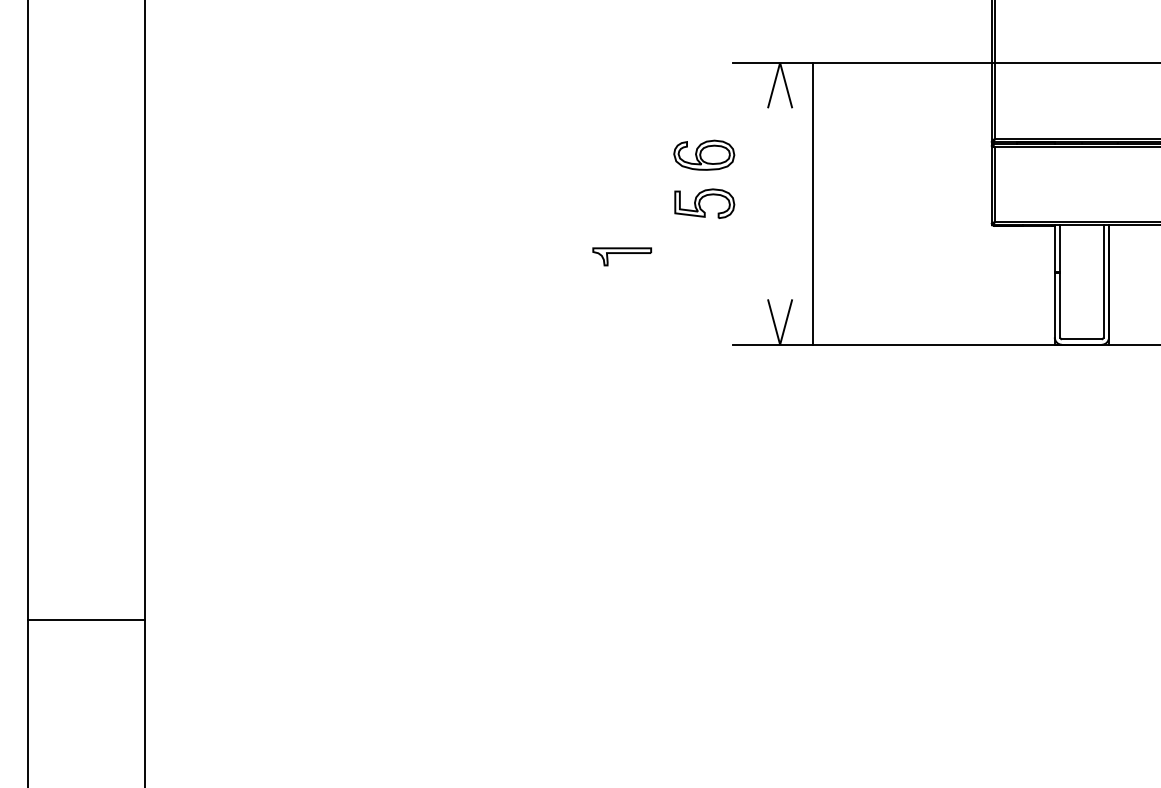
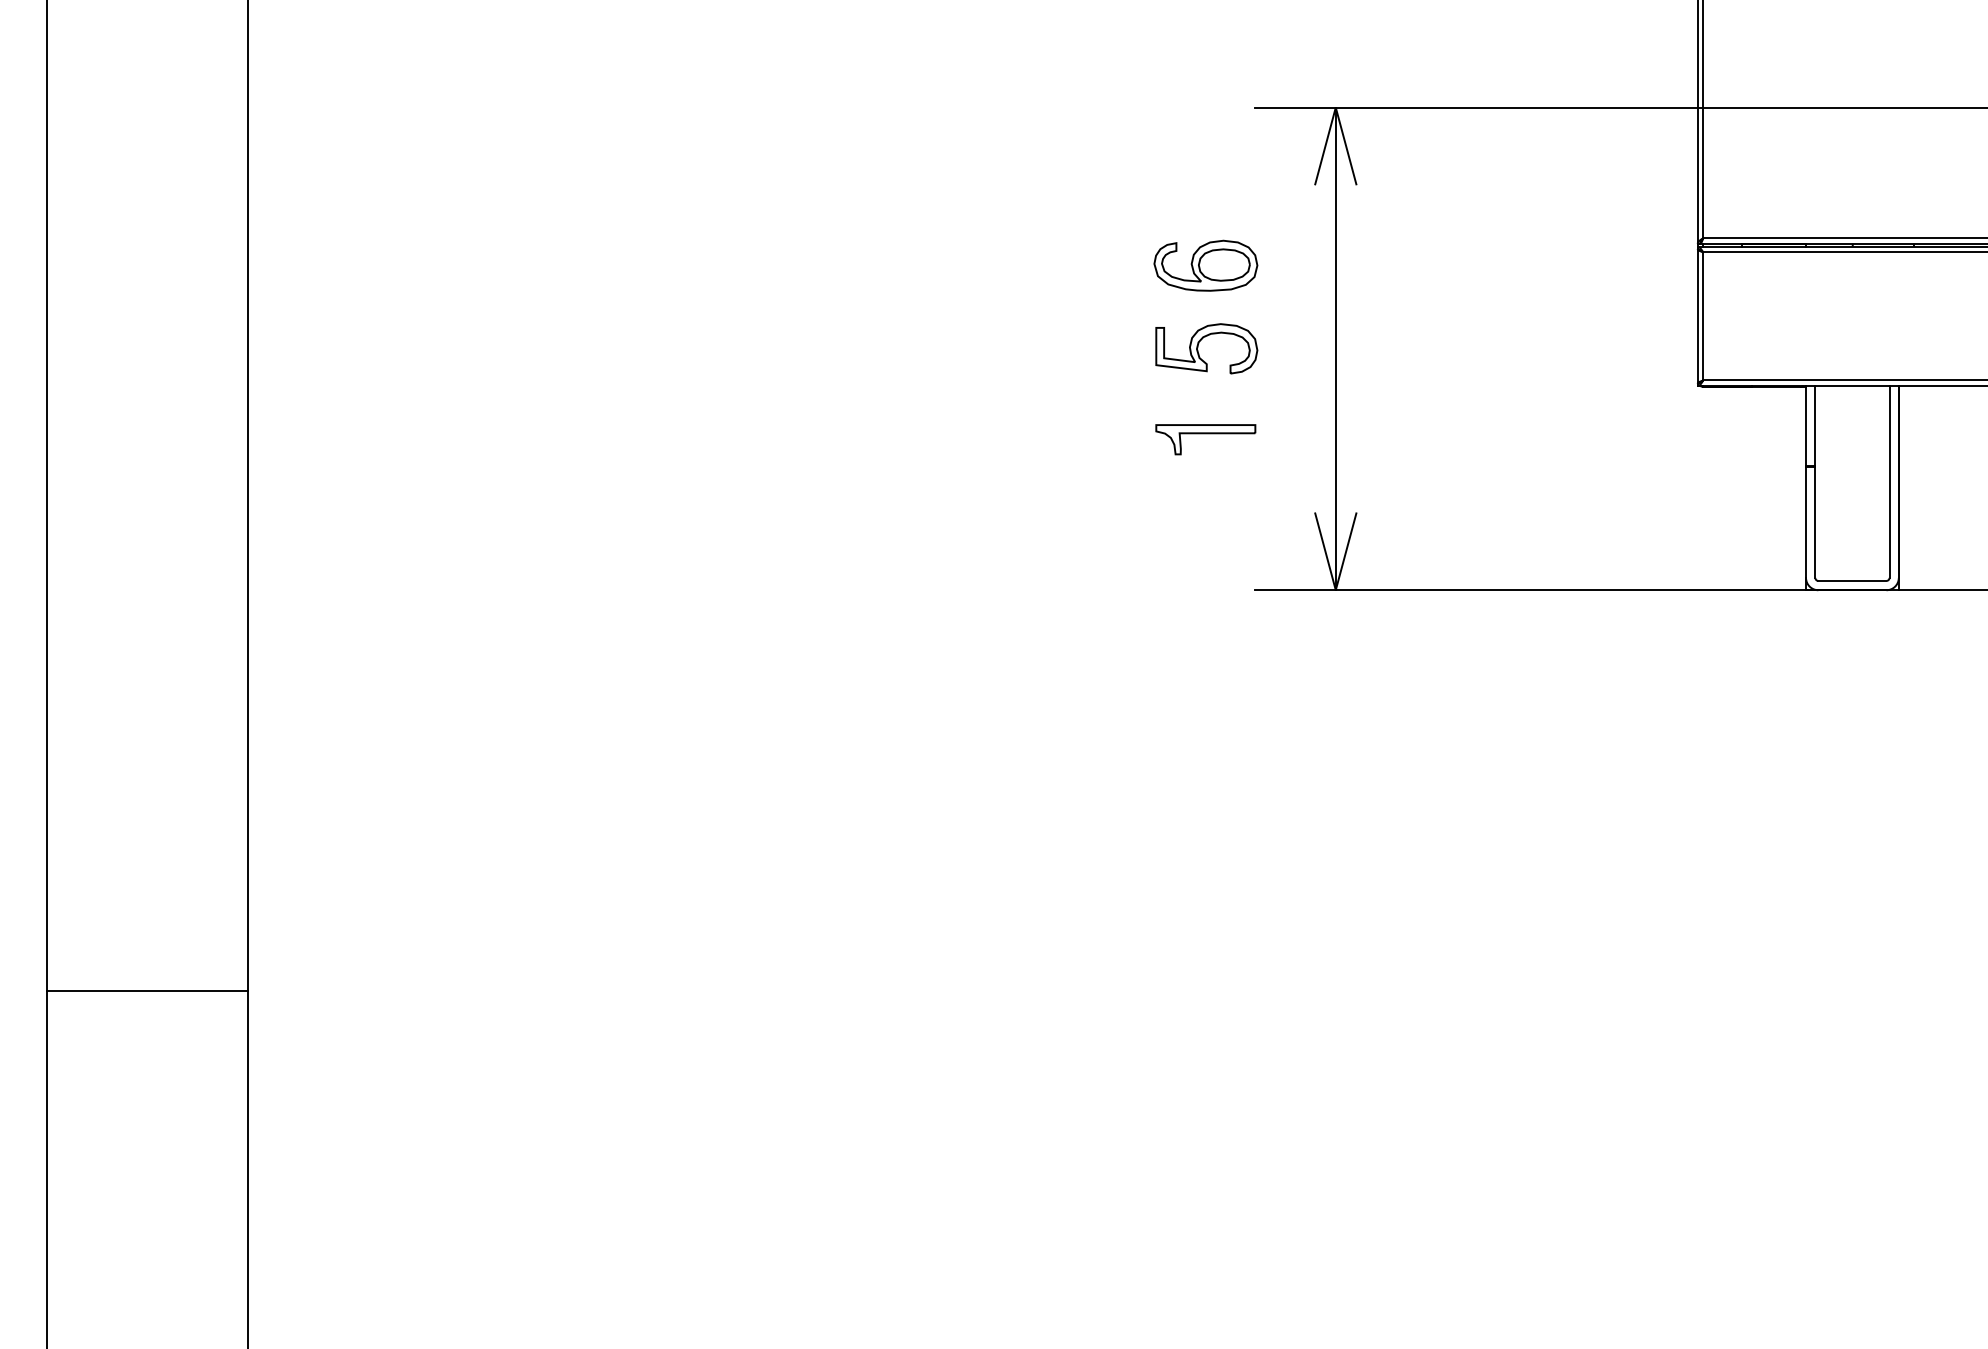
line: (813, 203) -> (1336, 348), moved
part: (621, 256) -> (1204, 439), moved
line: (86, 620) -> (148, 992), moved

